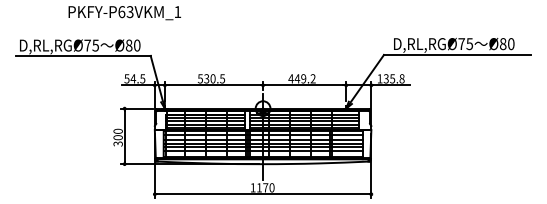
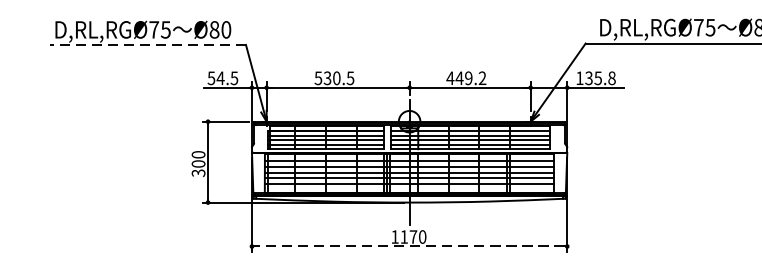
line: (83, 55) -> (148, 44), solid -> dashed
line: (262, 194) -> (408, 246), solid -> dashed

